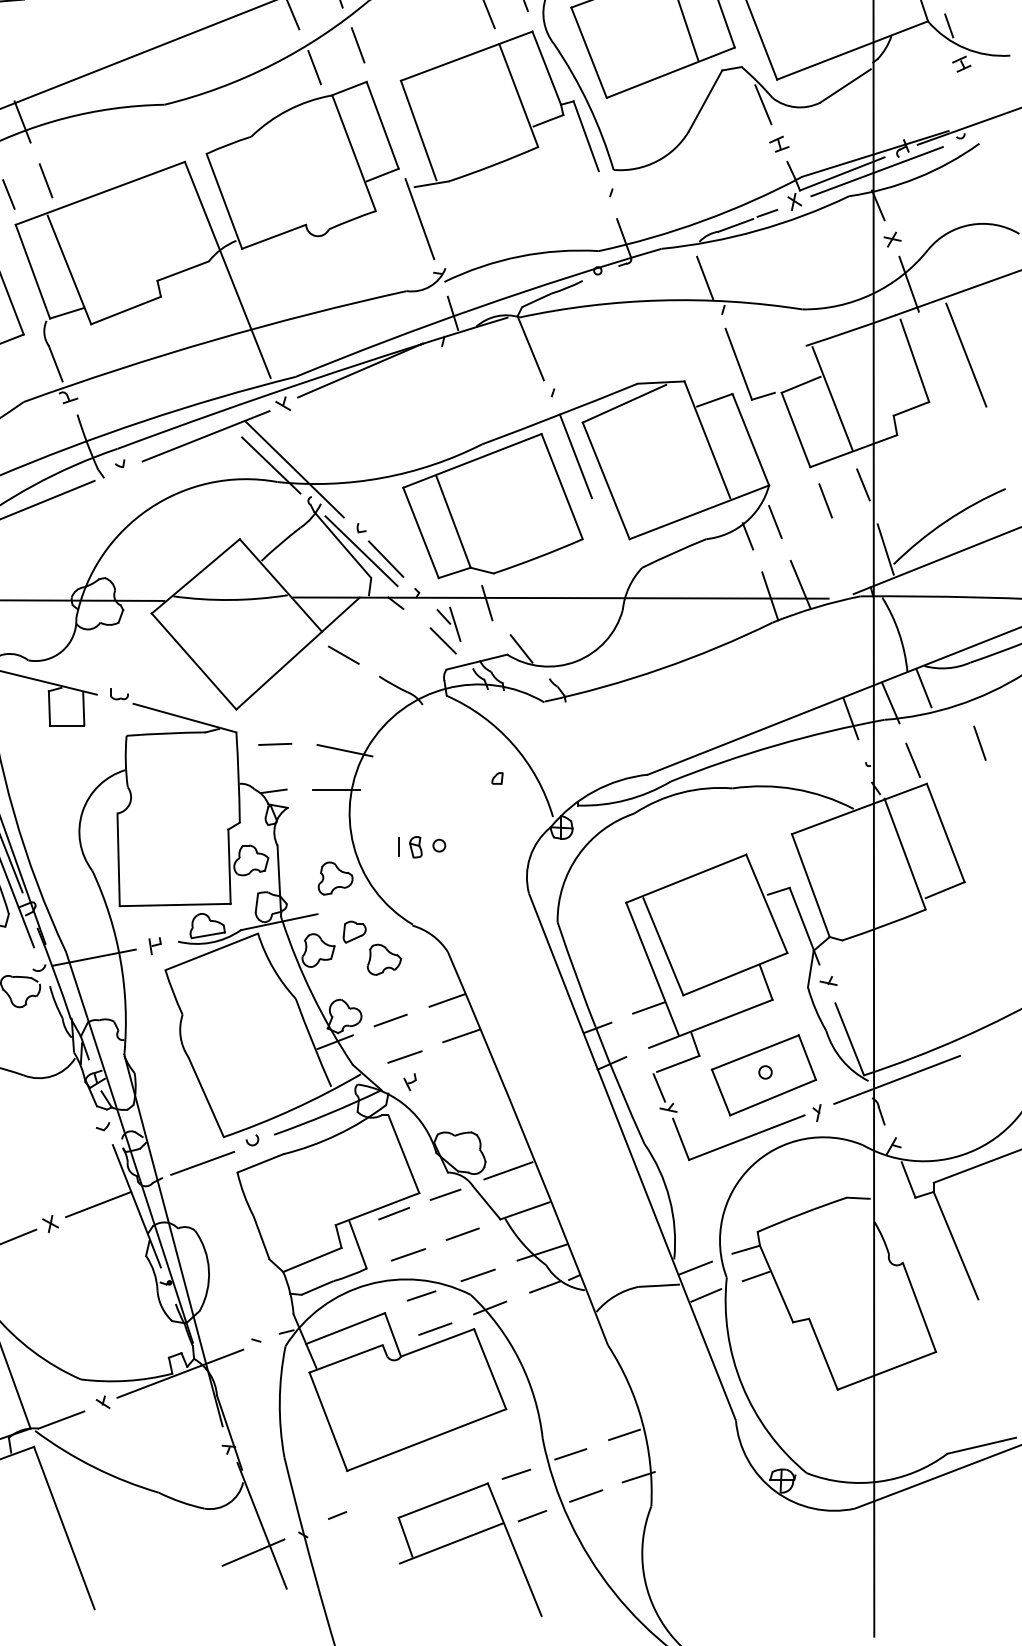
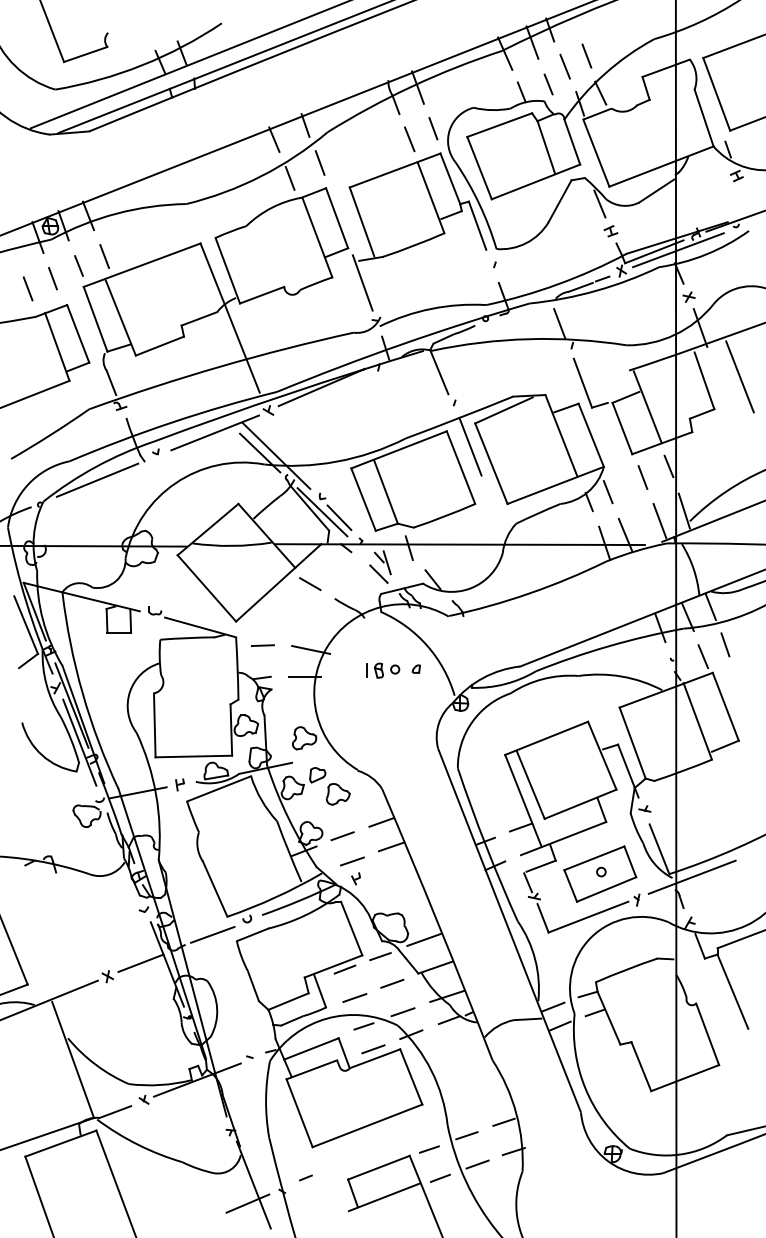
line: (849, 563) -> (659, 520), added
line: (980, 742) -> (725, 644), moved
part: (422, 847) -> (383, 670), moved

